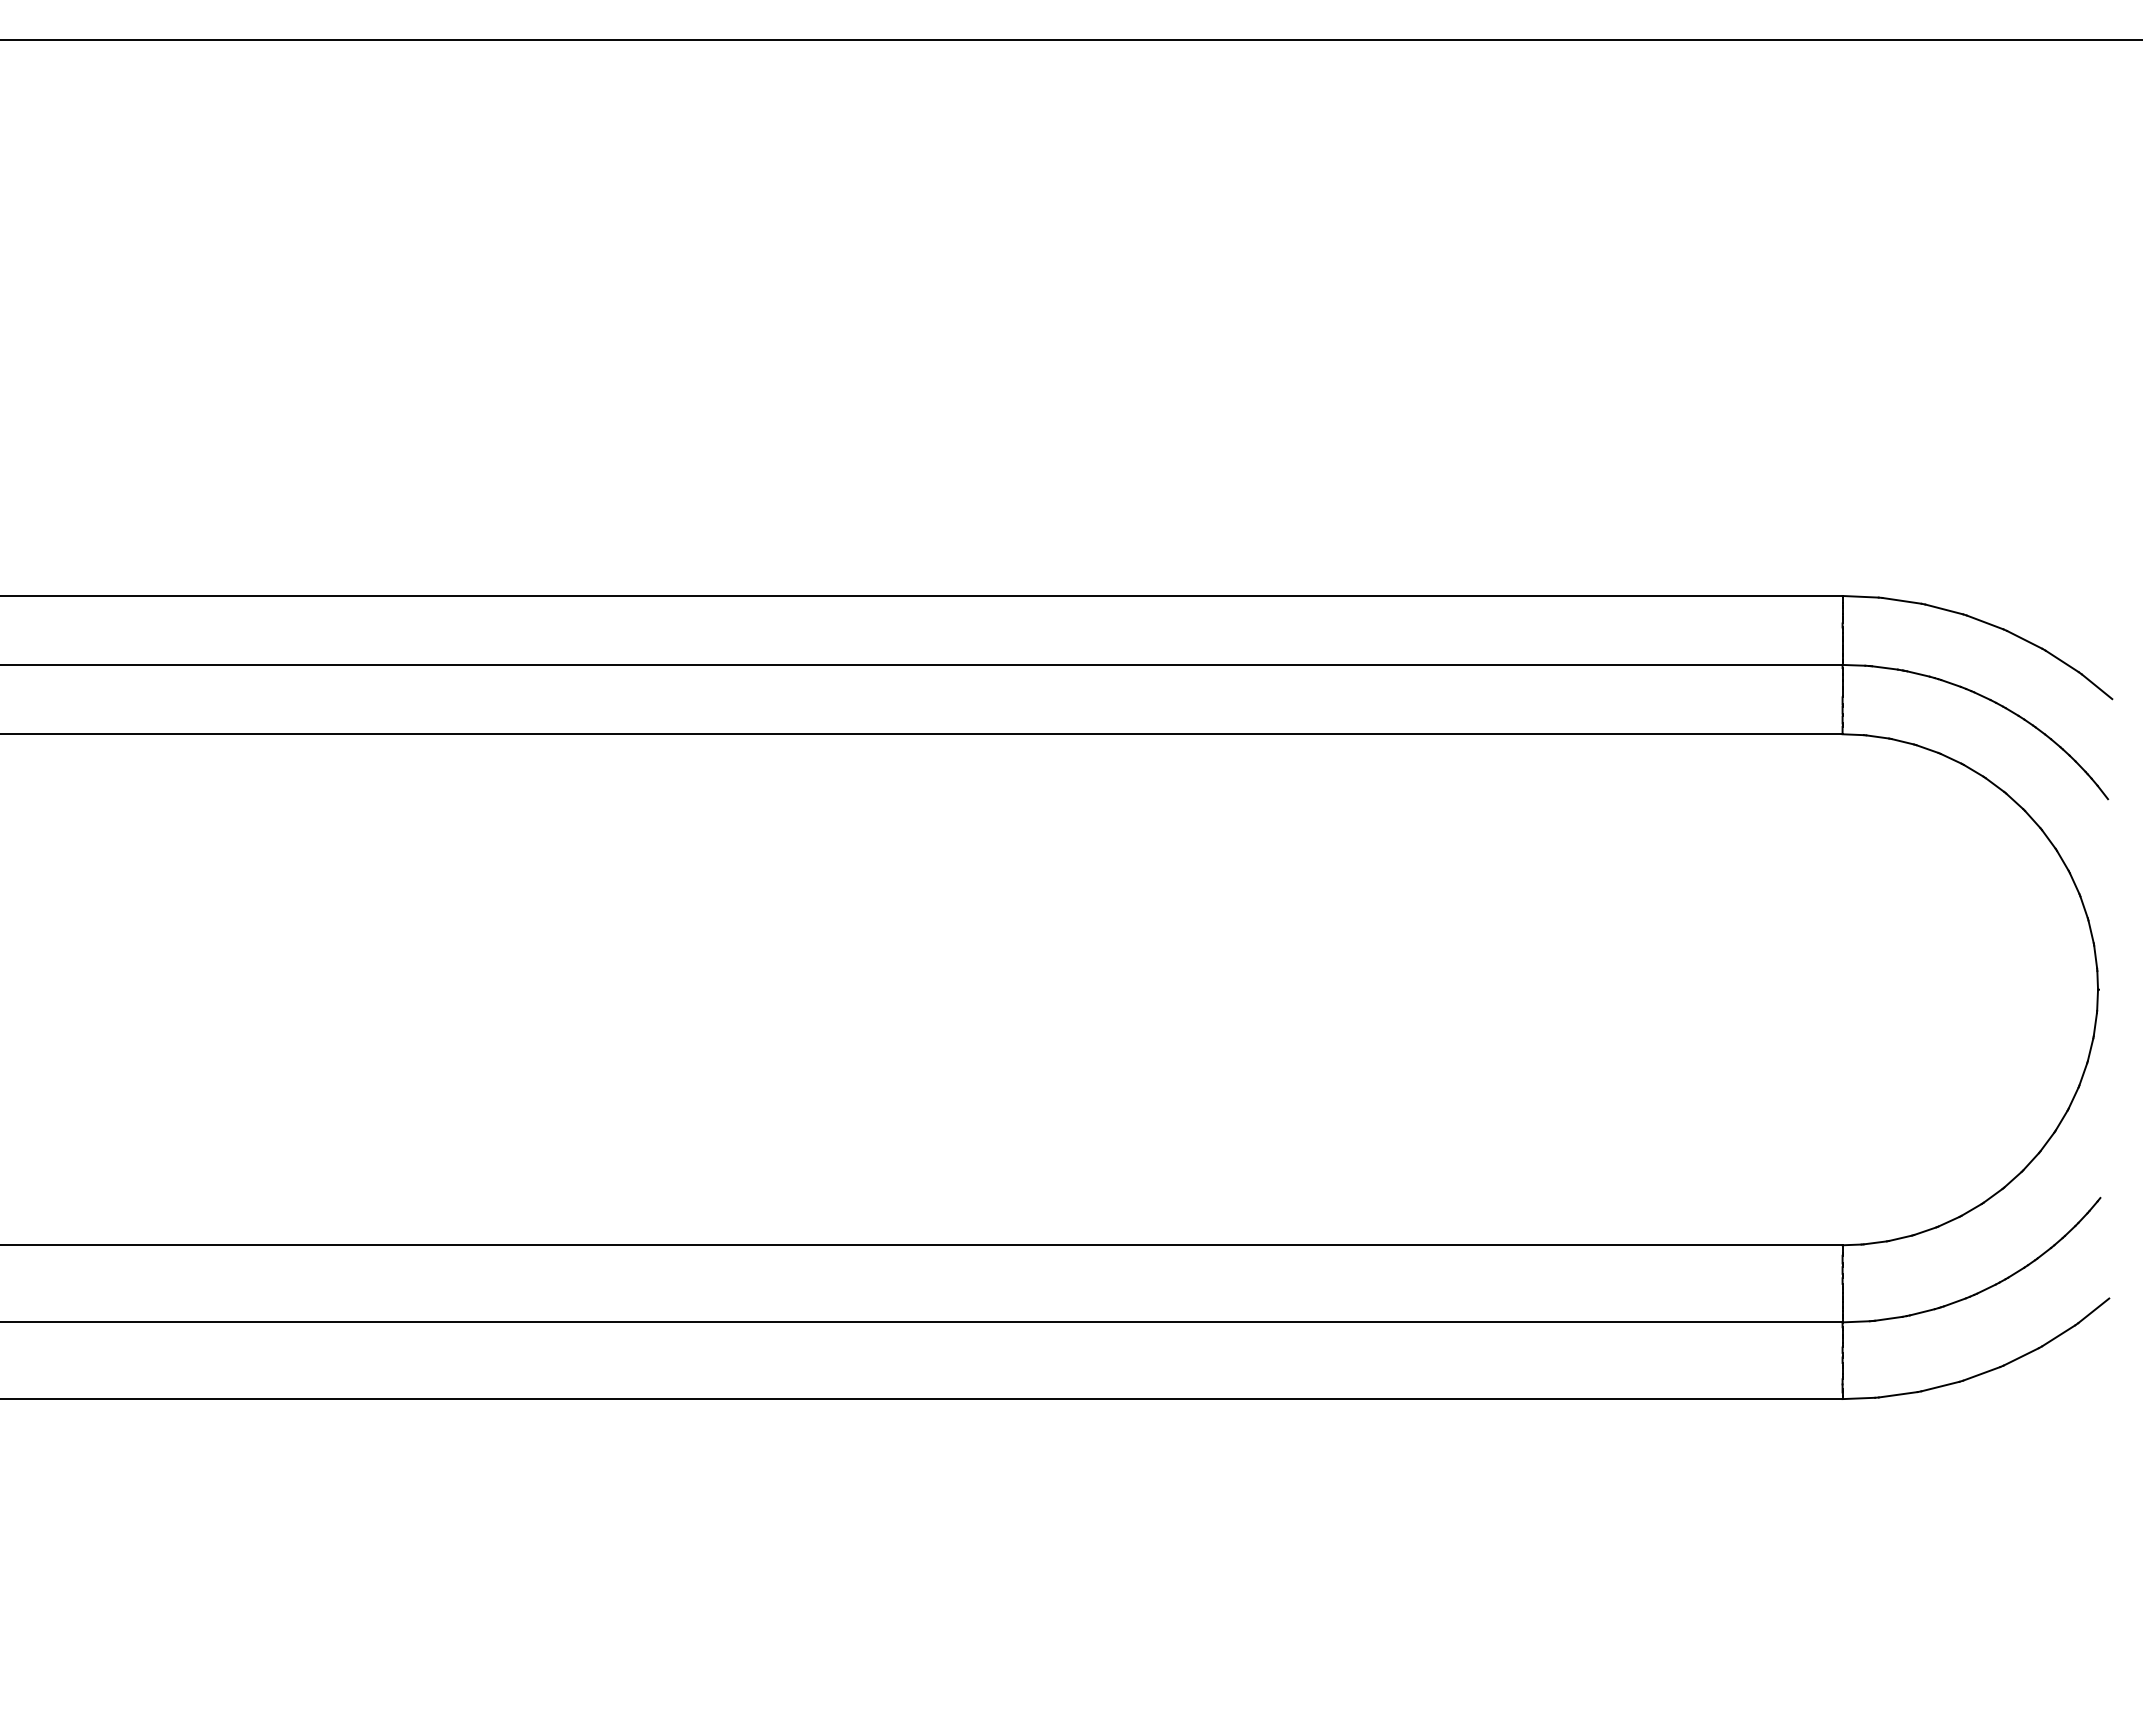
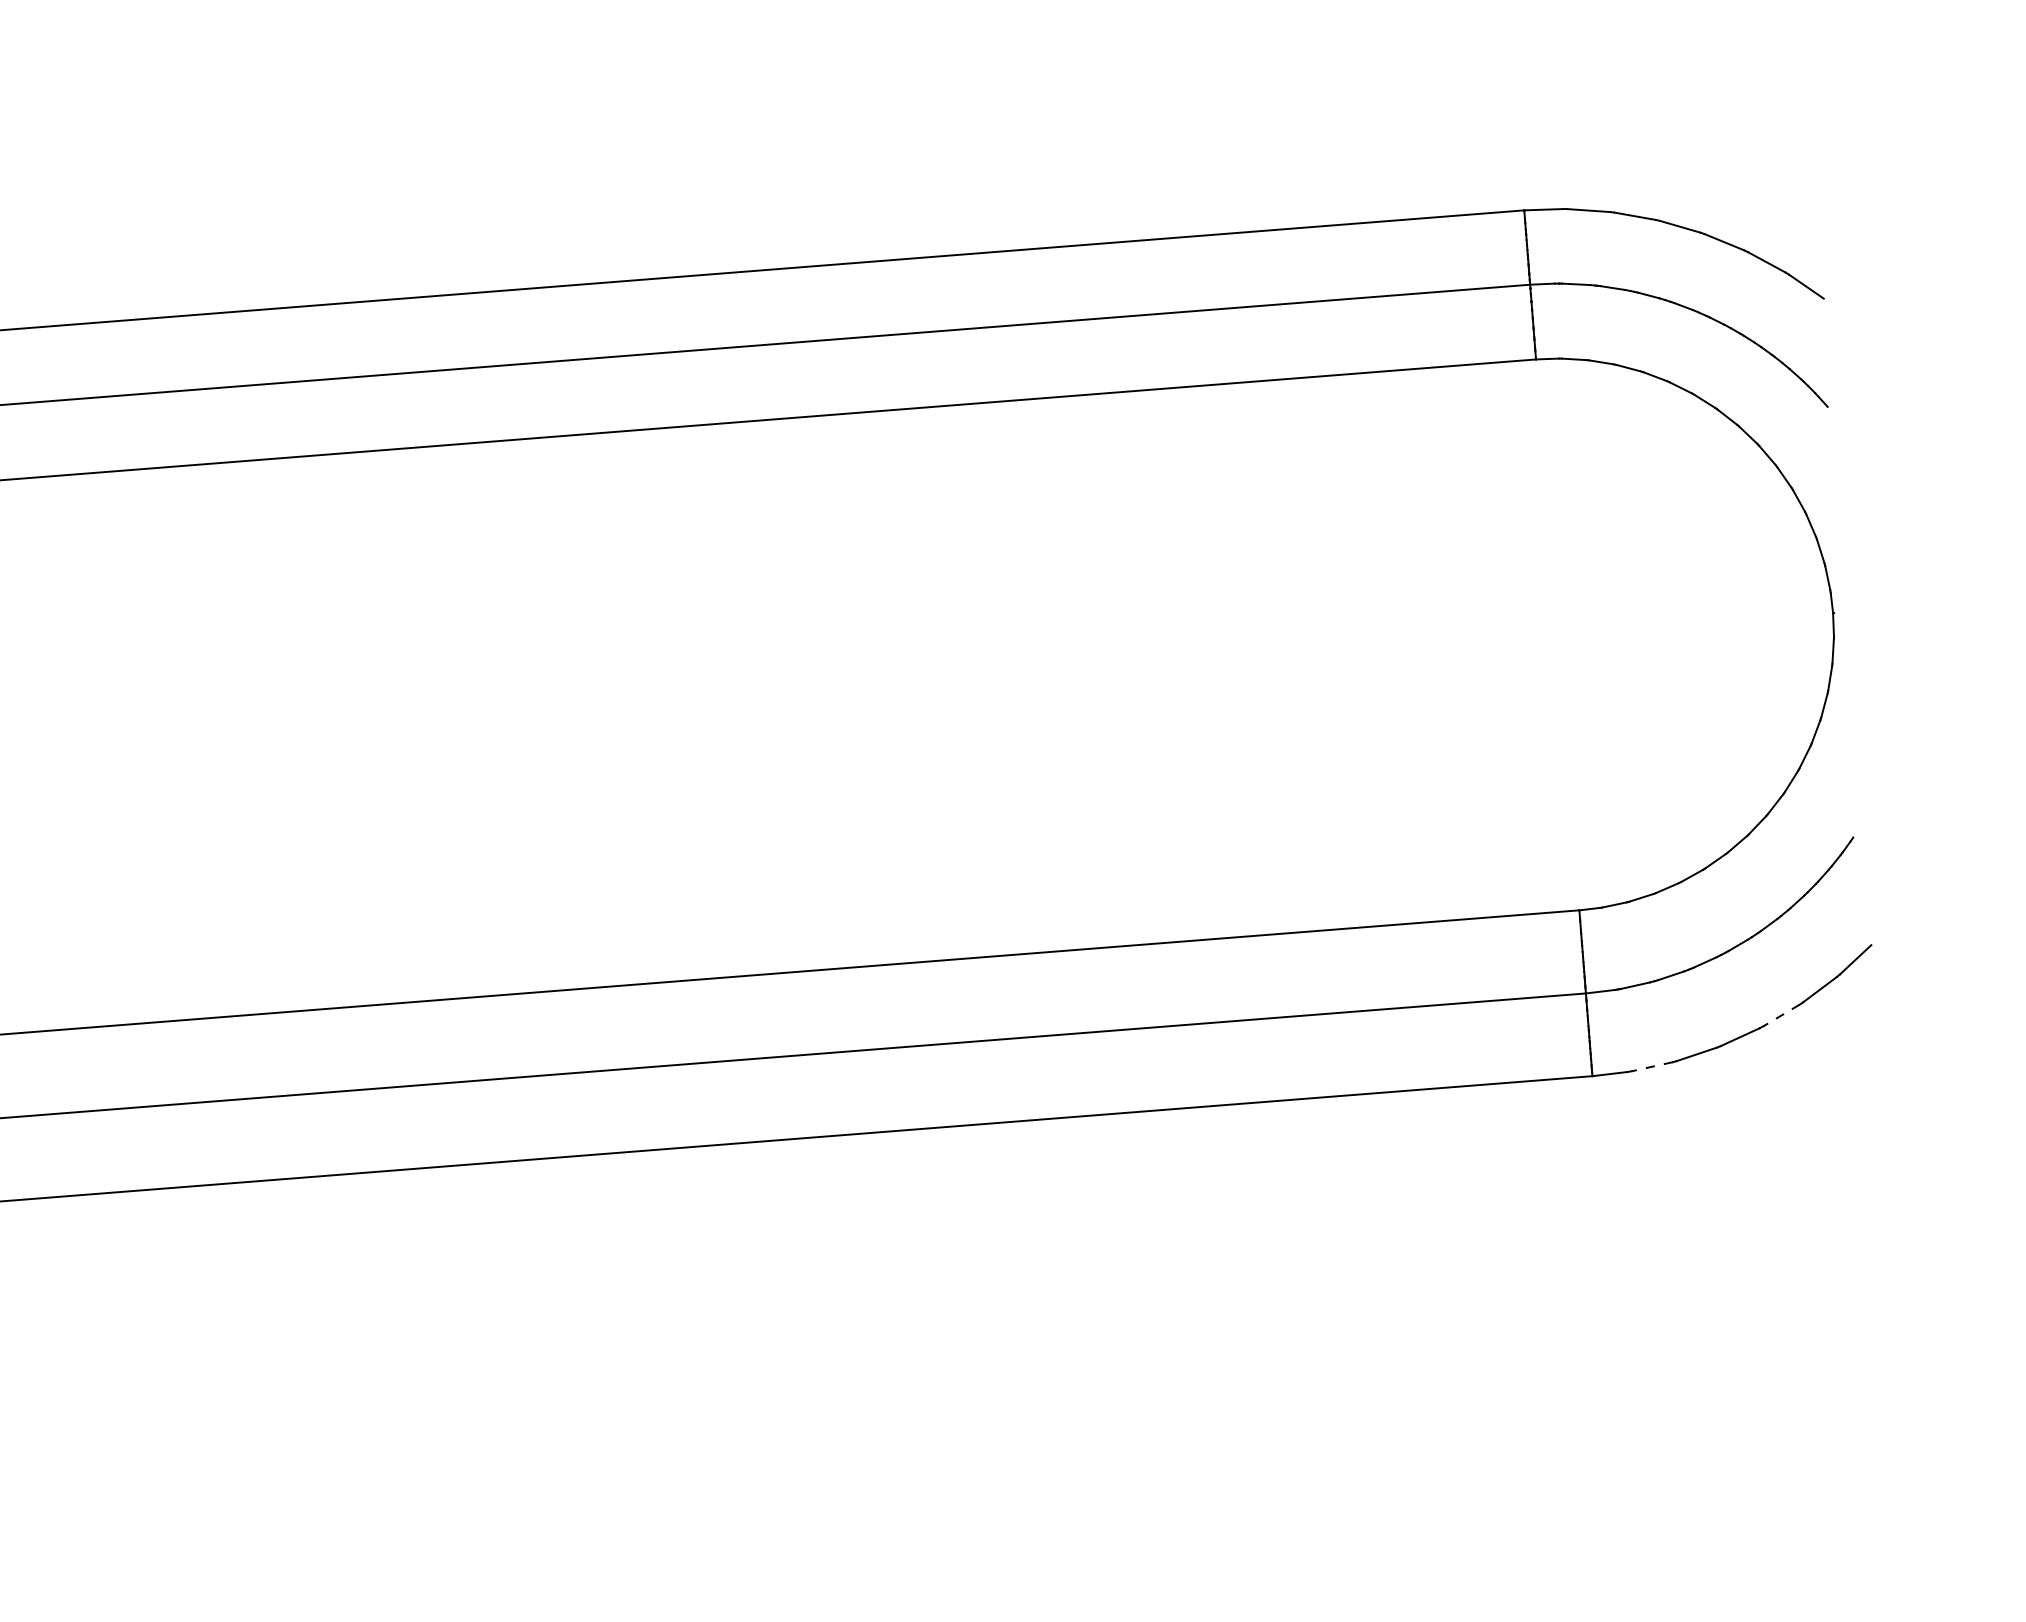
line: (2021, 1356) -> (1781, 1015), solid -> dashed
line: (1898, 1394) -> (1652, 1066), solid -> dashed

